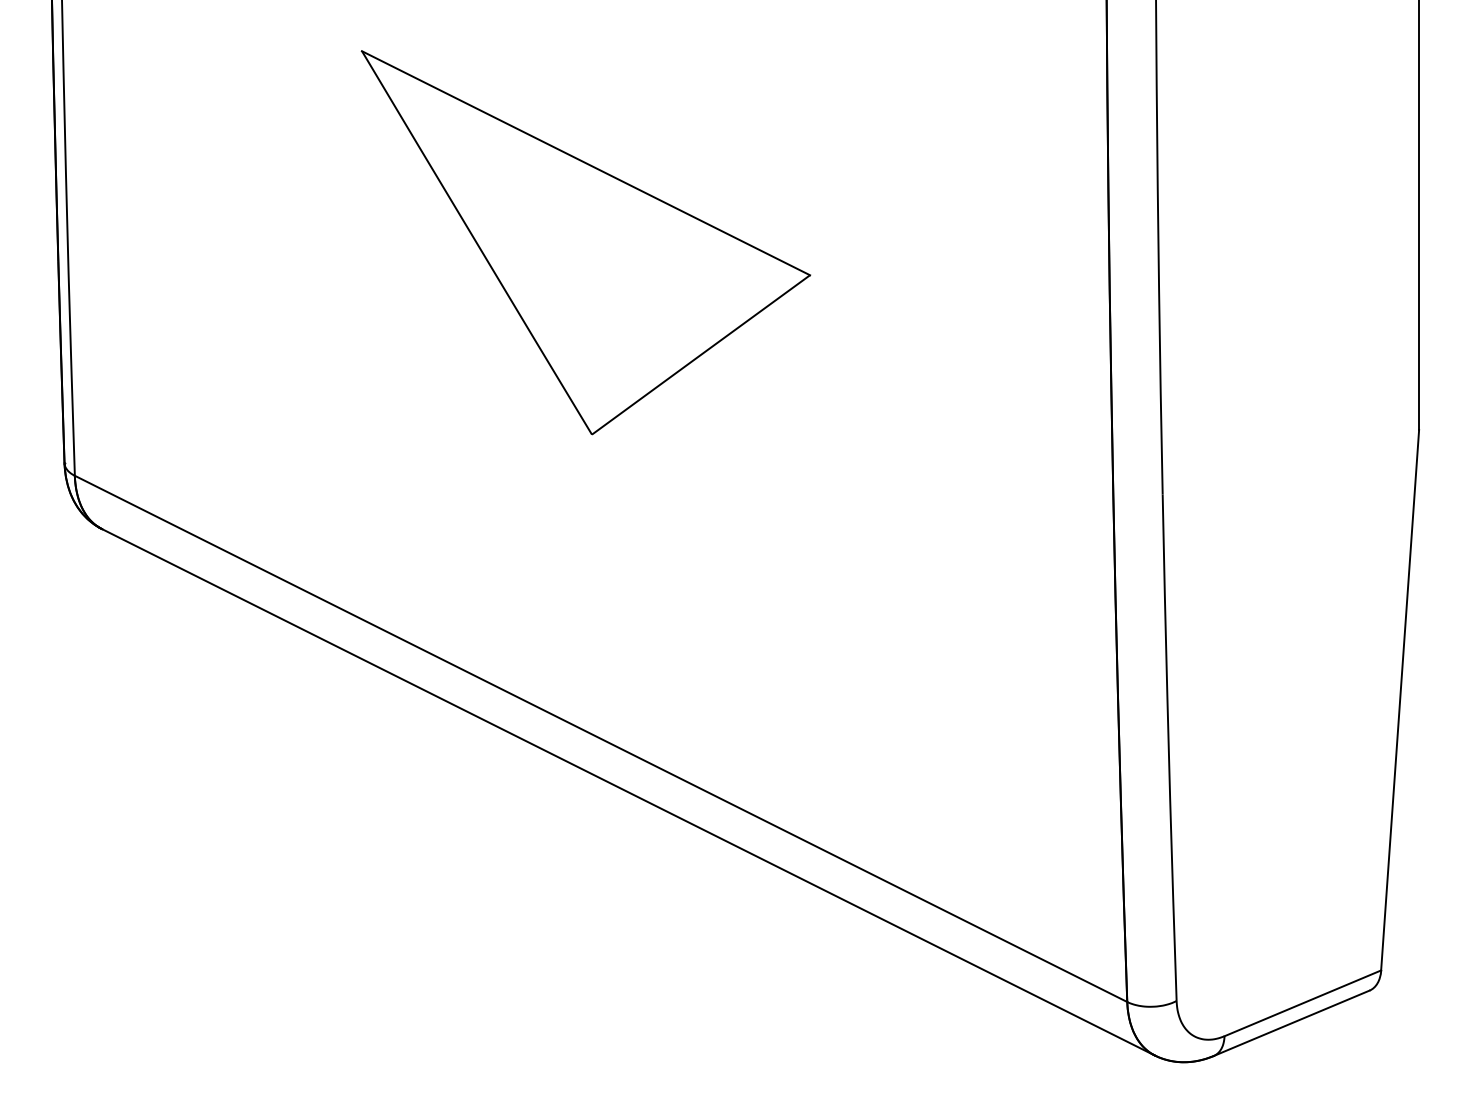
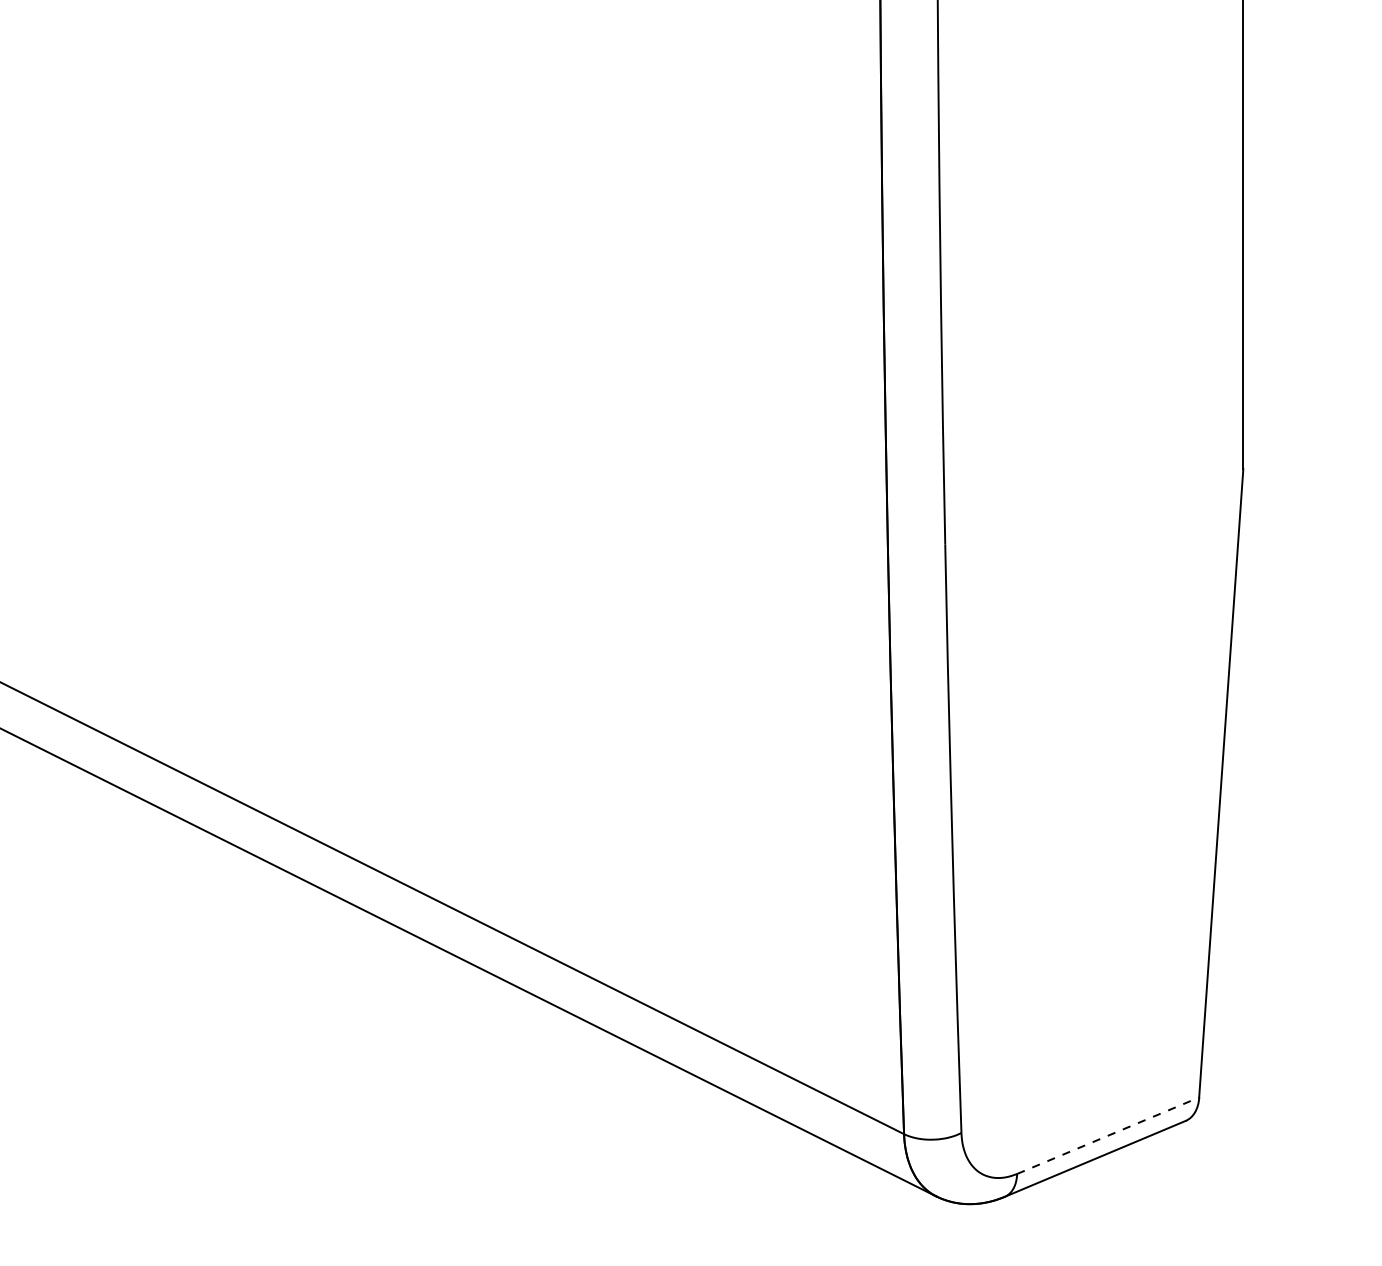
part: (585, 242) -> (274, 251), removed
line: (1302, 1003) -> (1107, 1135), solid -> dashed

